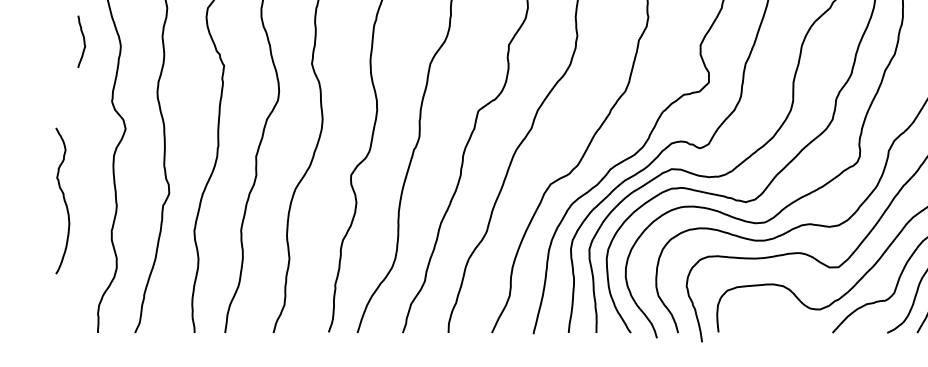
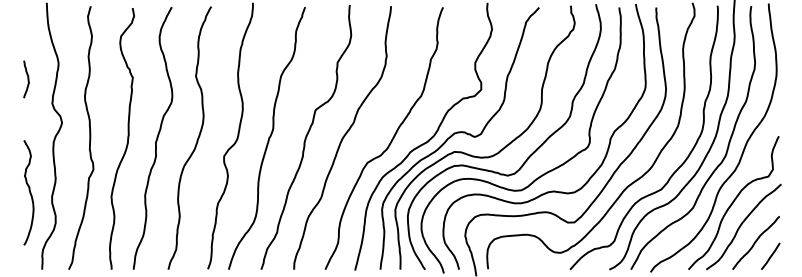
curve: (83, 41) -> (27, 79), moved
curve: (63, 200) -> (29, 192), moved

